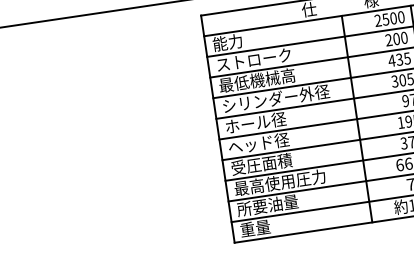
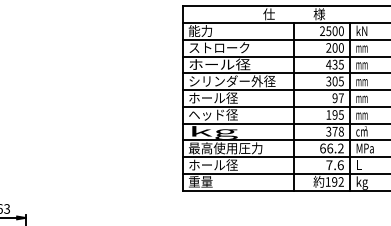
text: (257, 80) -> (219, 64), 最低機械高 -> ホール径
text: (261, 164) -> (213, 131), 受圧面積 -> kg
text: (266, 206) -> (212, 165), 所要油量 -> ホール径

